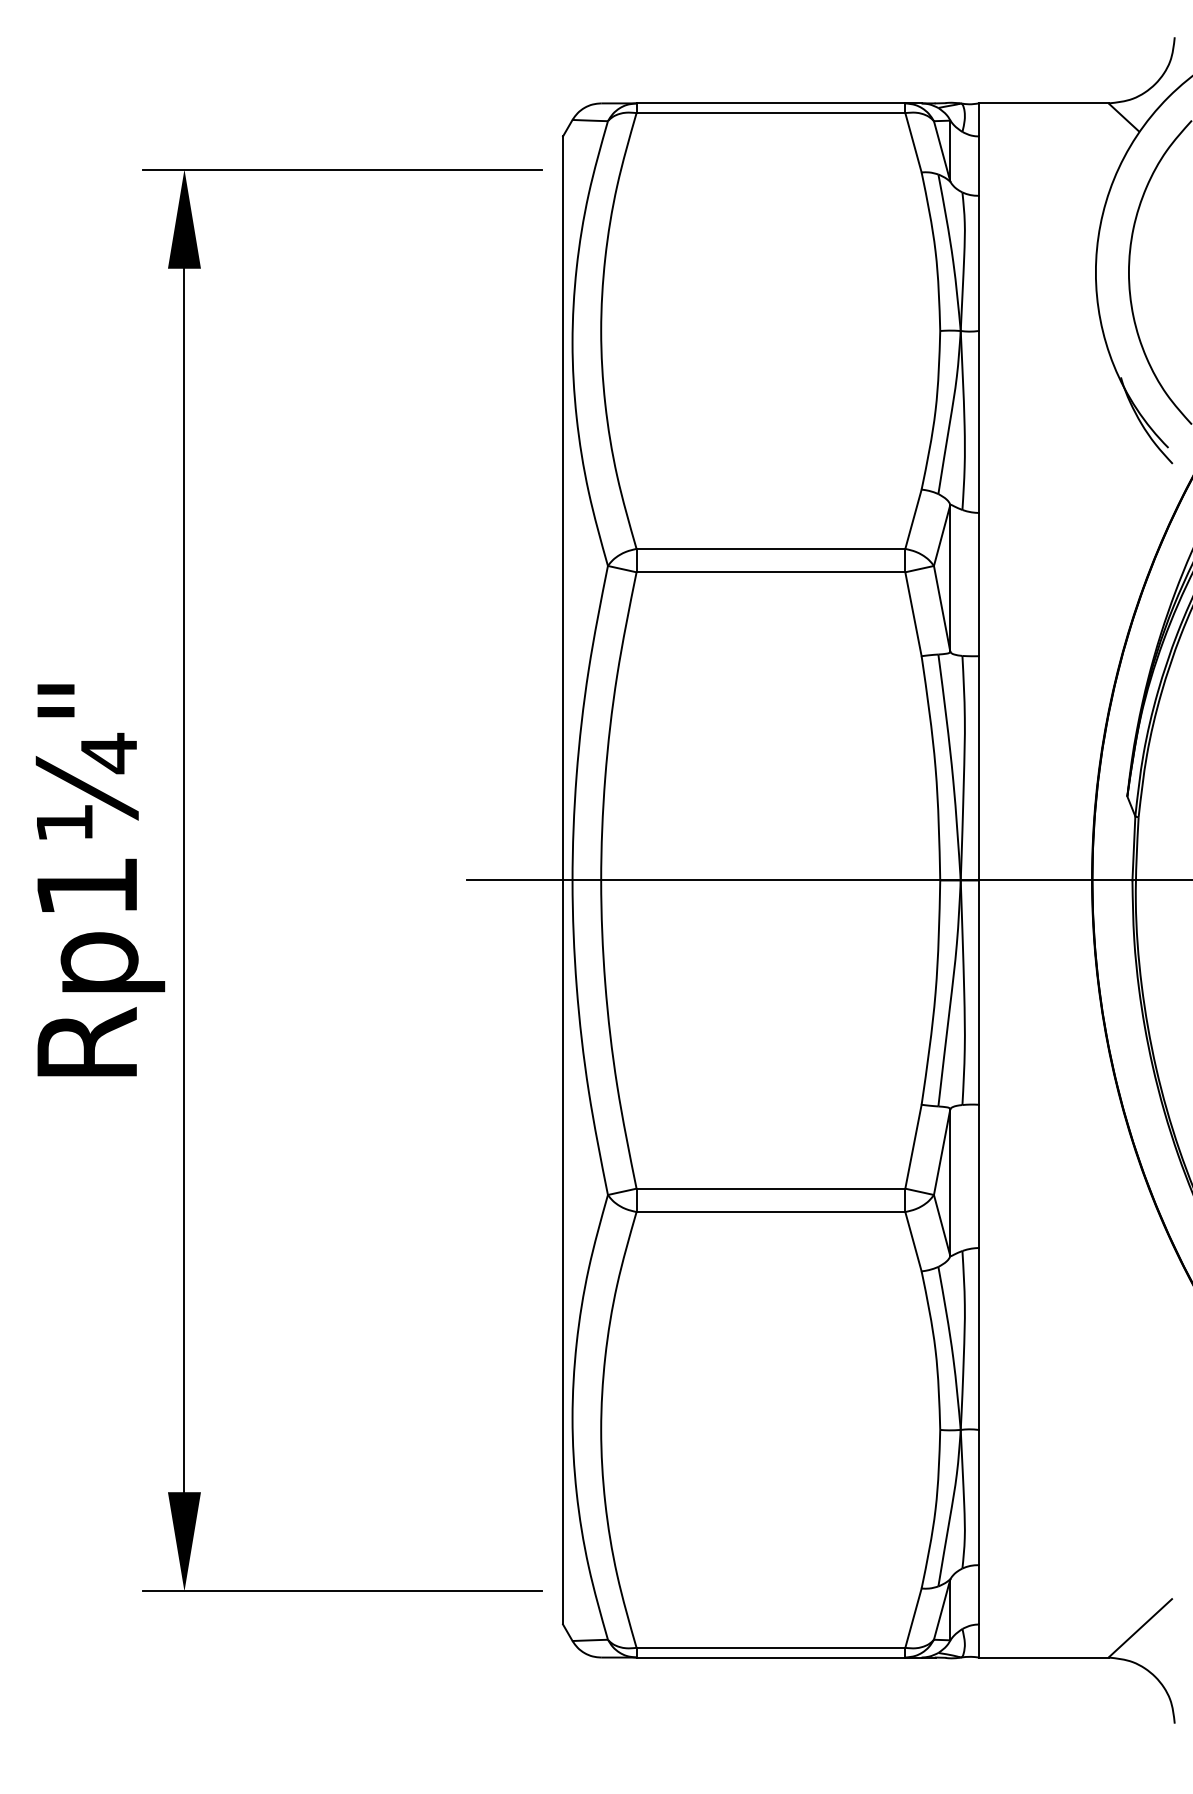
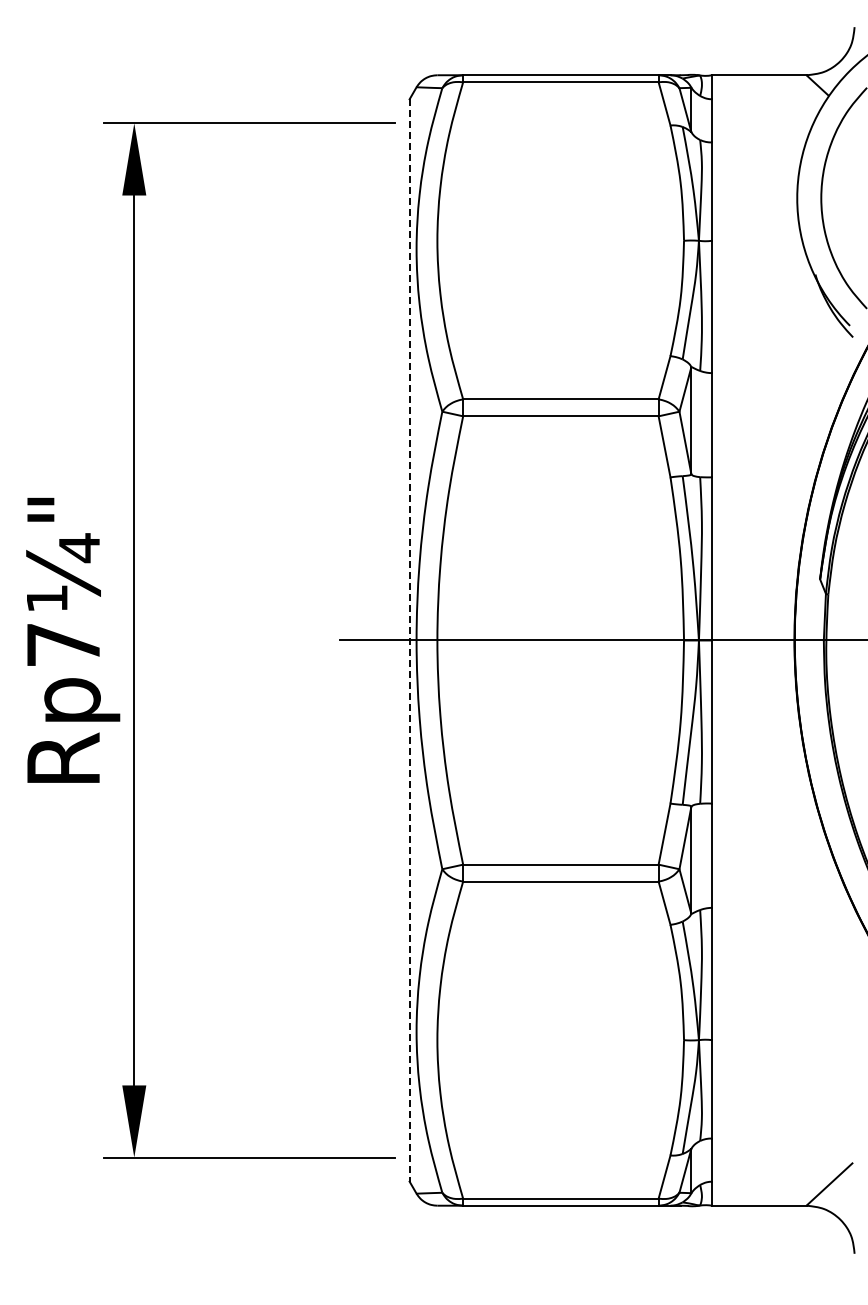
line: (562, 880) -> (409, 640), solid -> dashed
text: (87, 886) -> (63, 644), Rp1¼" -> Rp7¼"

